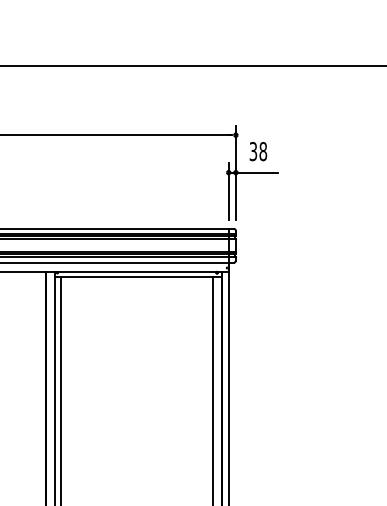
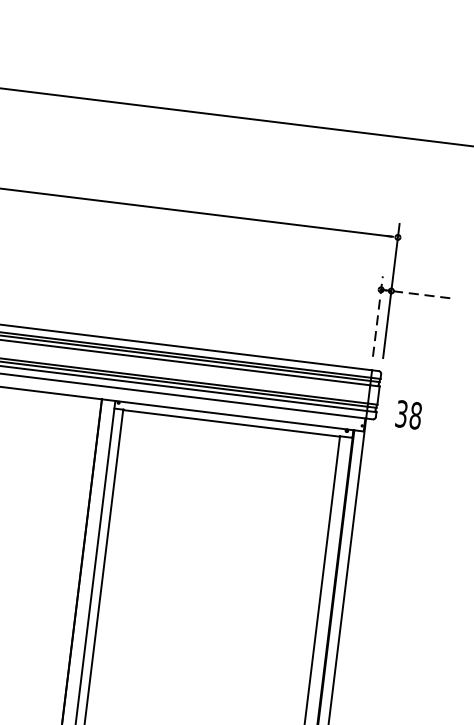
text: (258, 151) -> (409, 414), moved
line: (257, 172) -> (422, 294), solid -> dashed
line: (228, 190) -> (377, 315), solid -> dashed

